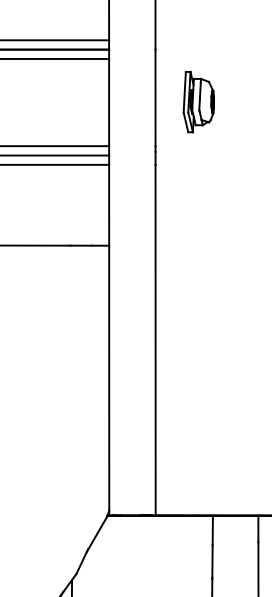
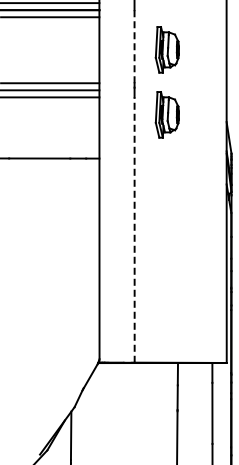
line: (155, 97) -> (134, 46), solid -> dashed
part: (197, 187) -> (166, 114), added
line: (155, 340) -> (134, 230), solid -> dashed

